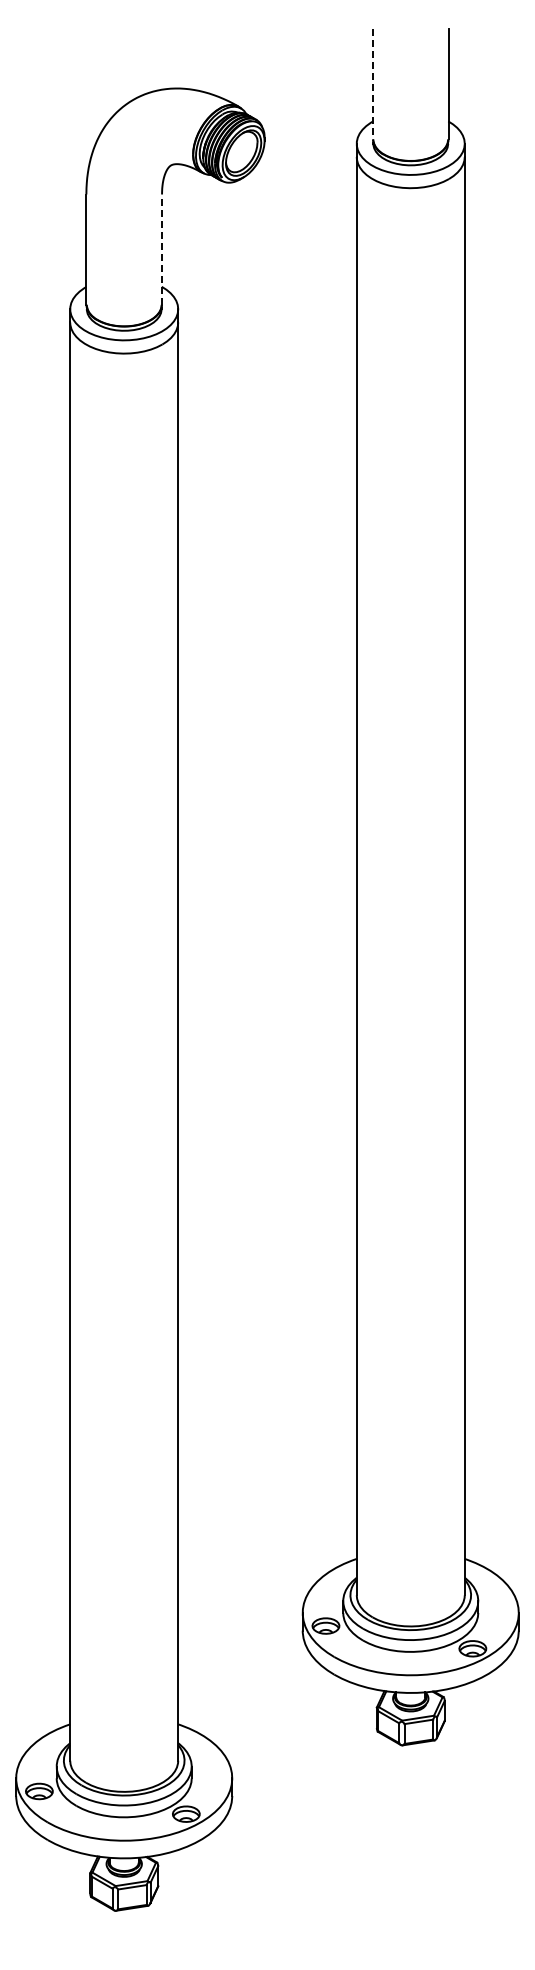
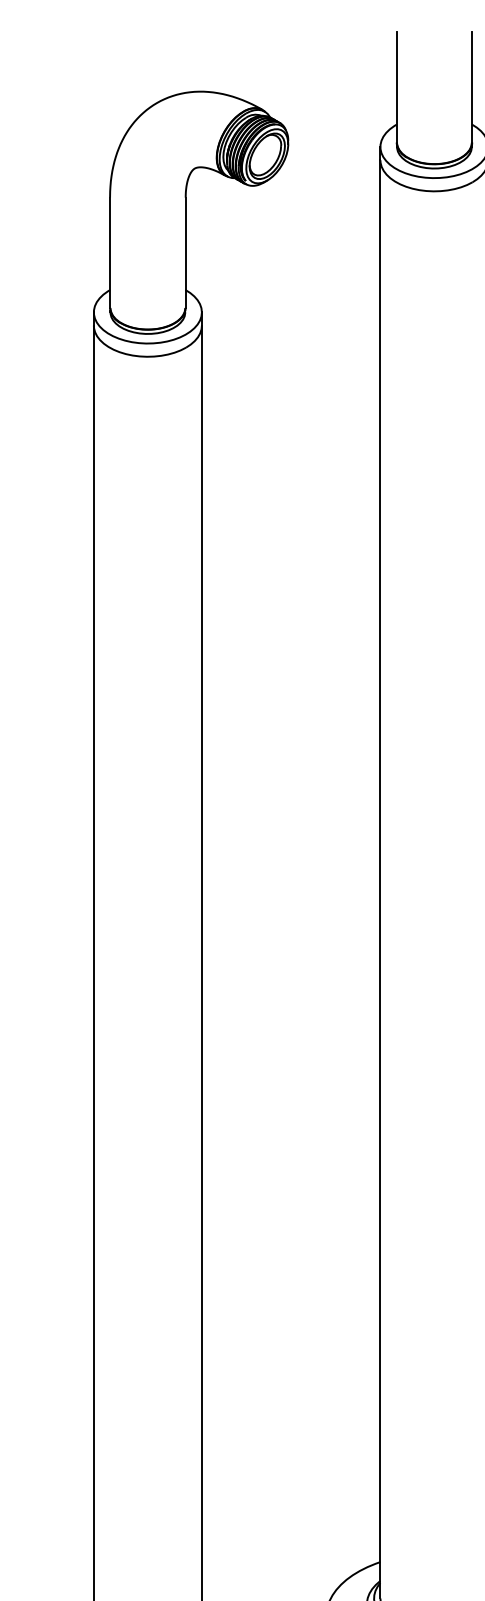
line: (372, 84) -> (396, 87), dashed -> solid
line: (162, 249) -> (186, 252), dashed -> solid

